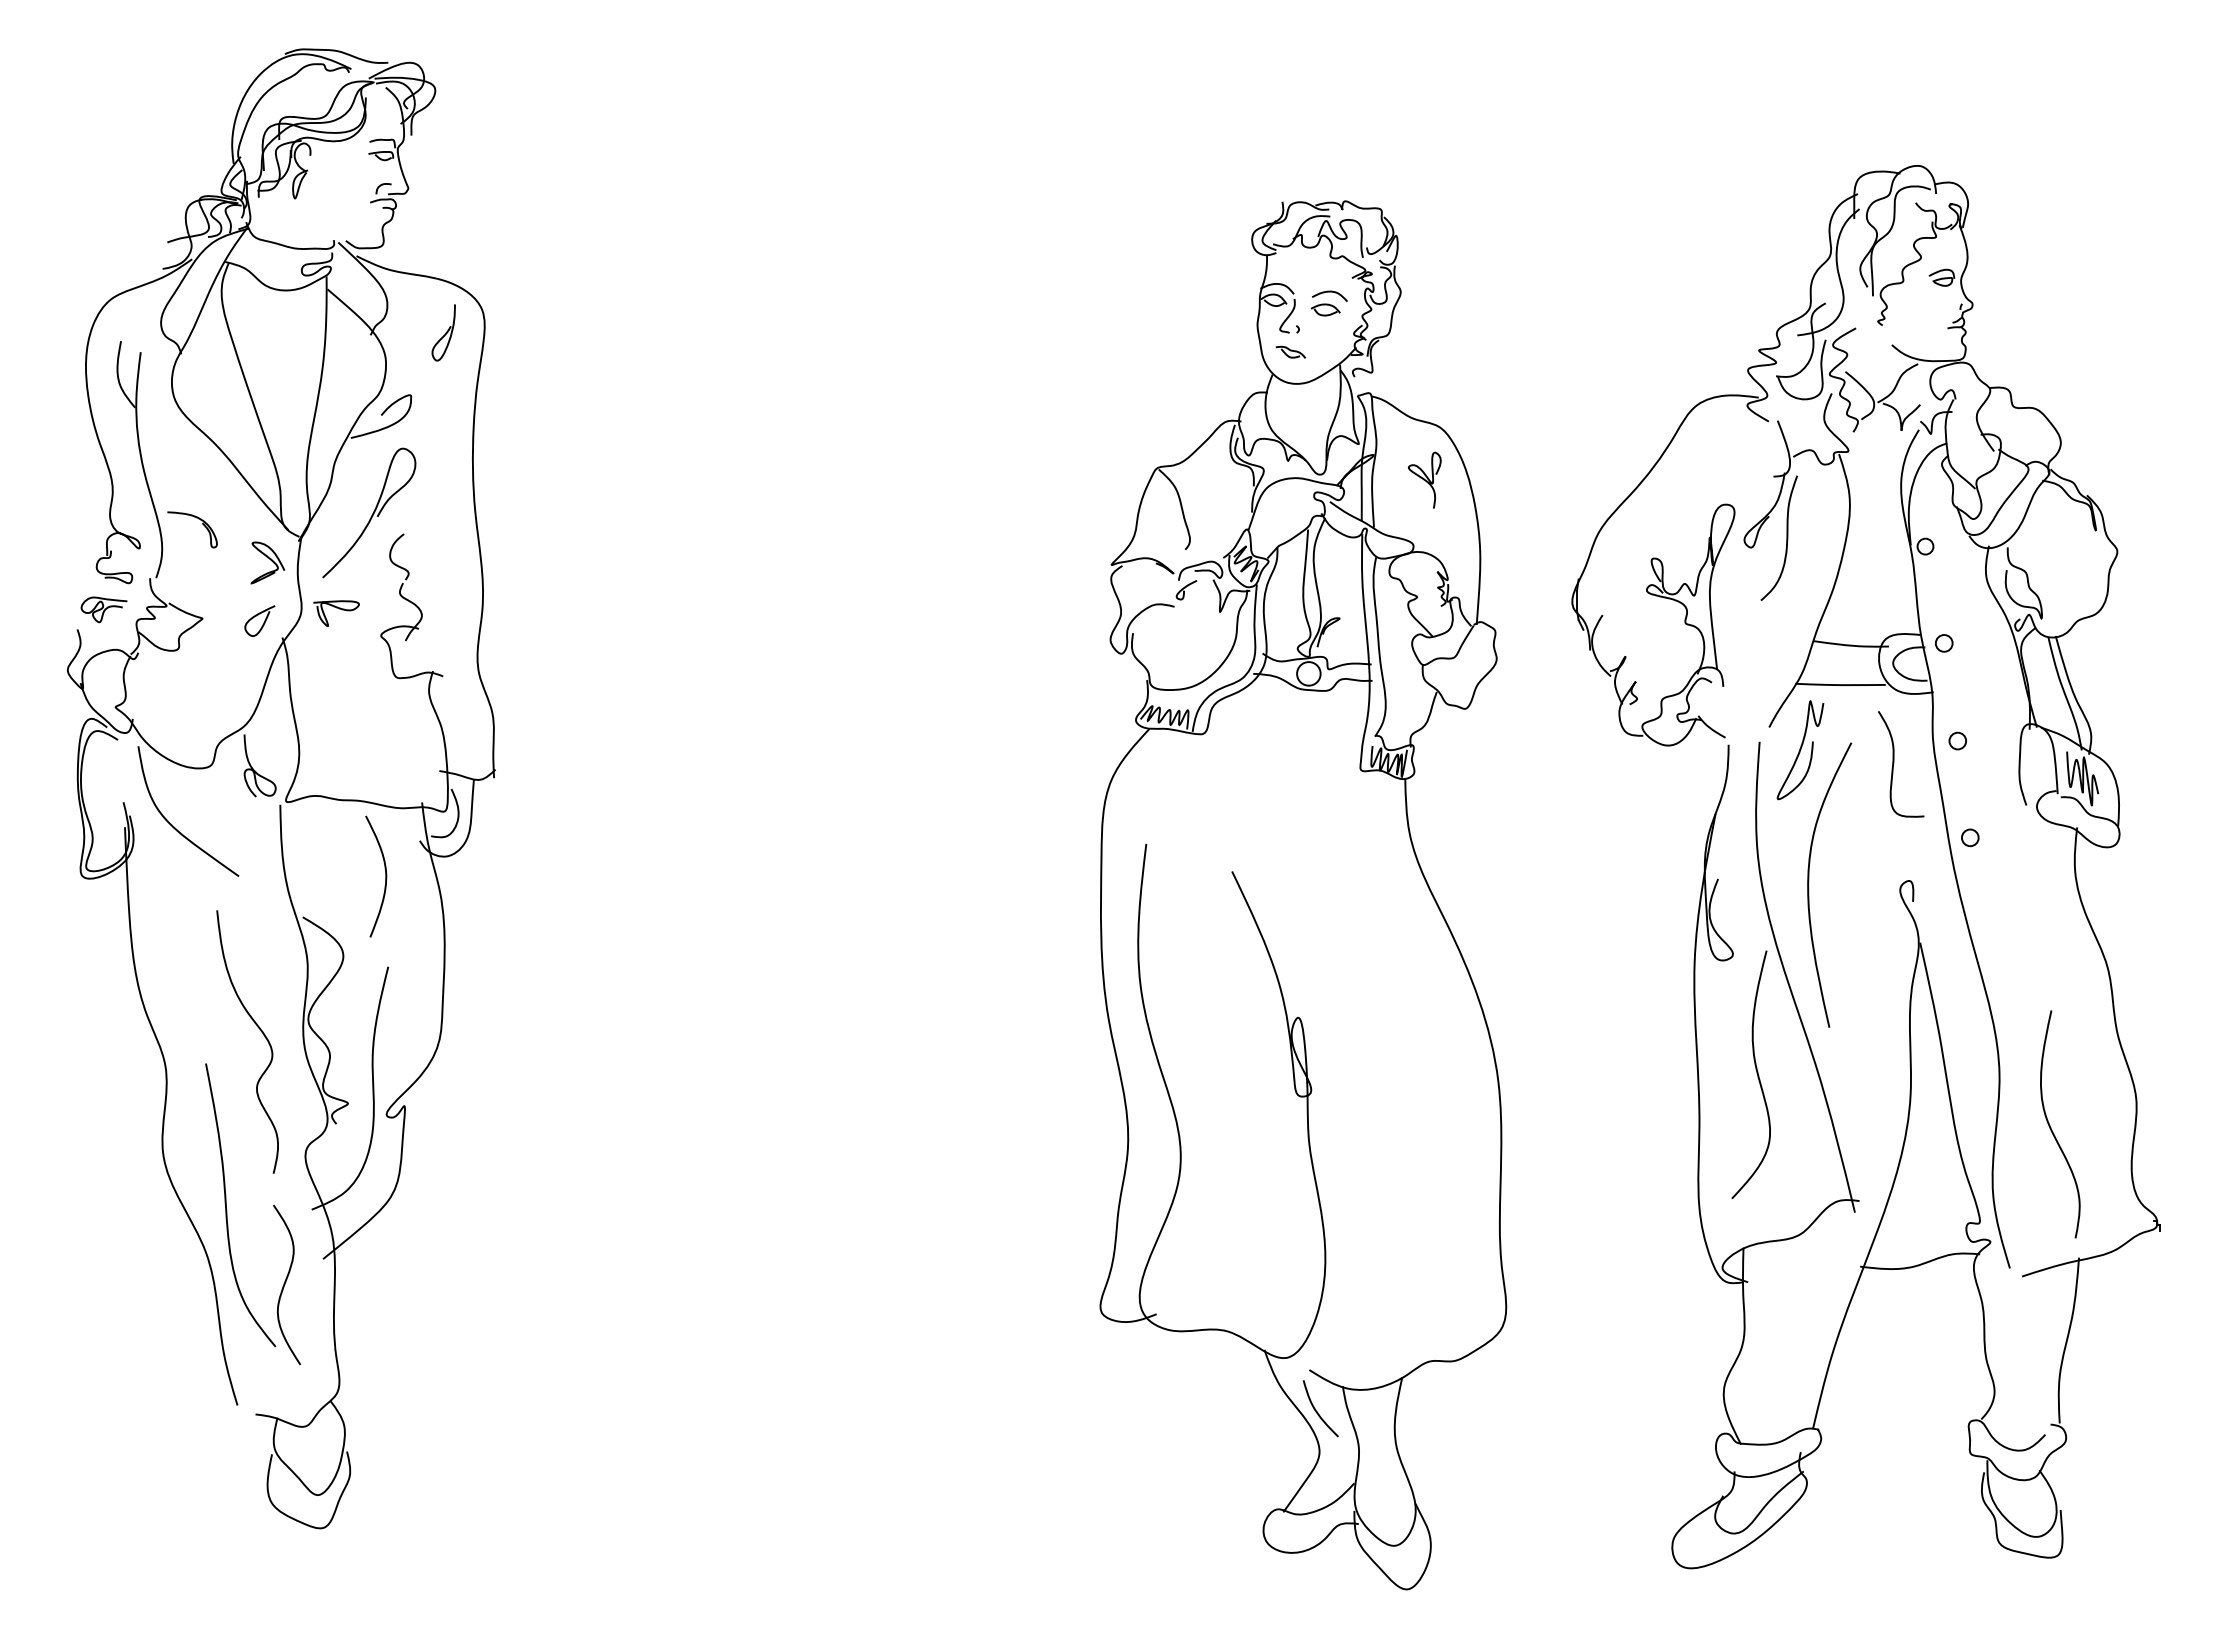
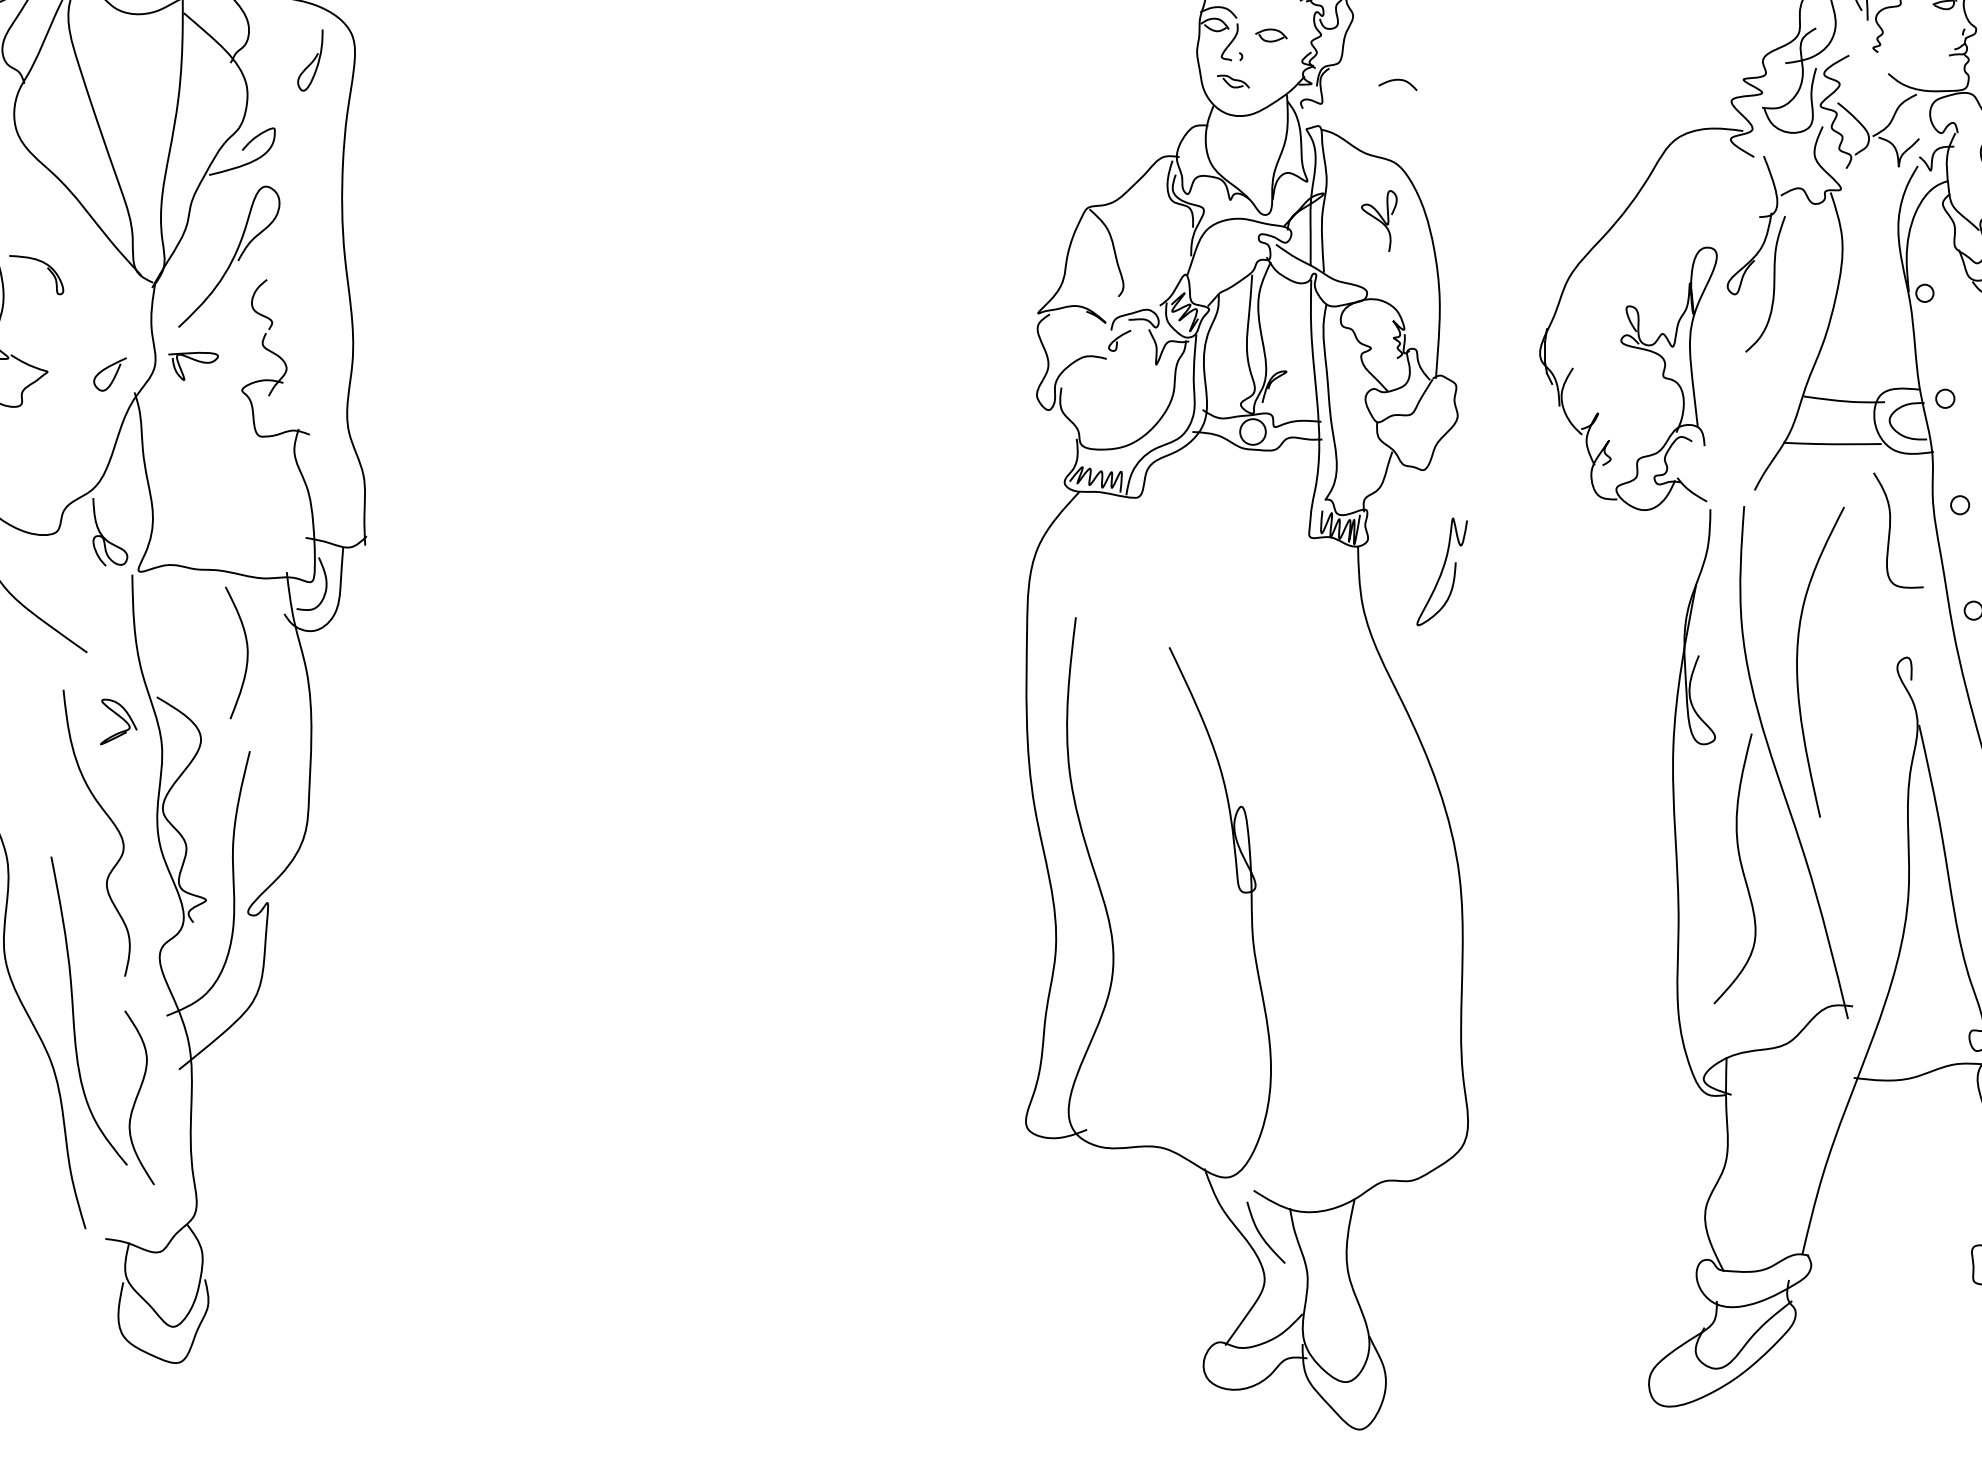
curve: (1329, 292) -> (1397, 80), moved
curve: (269, 559) -> (120, 718), moved
curve: (1800, 750) -> (1442, 572), moved

